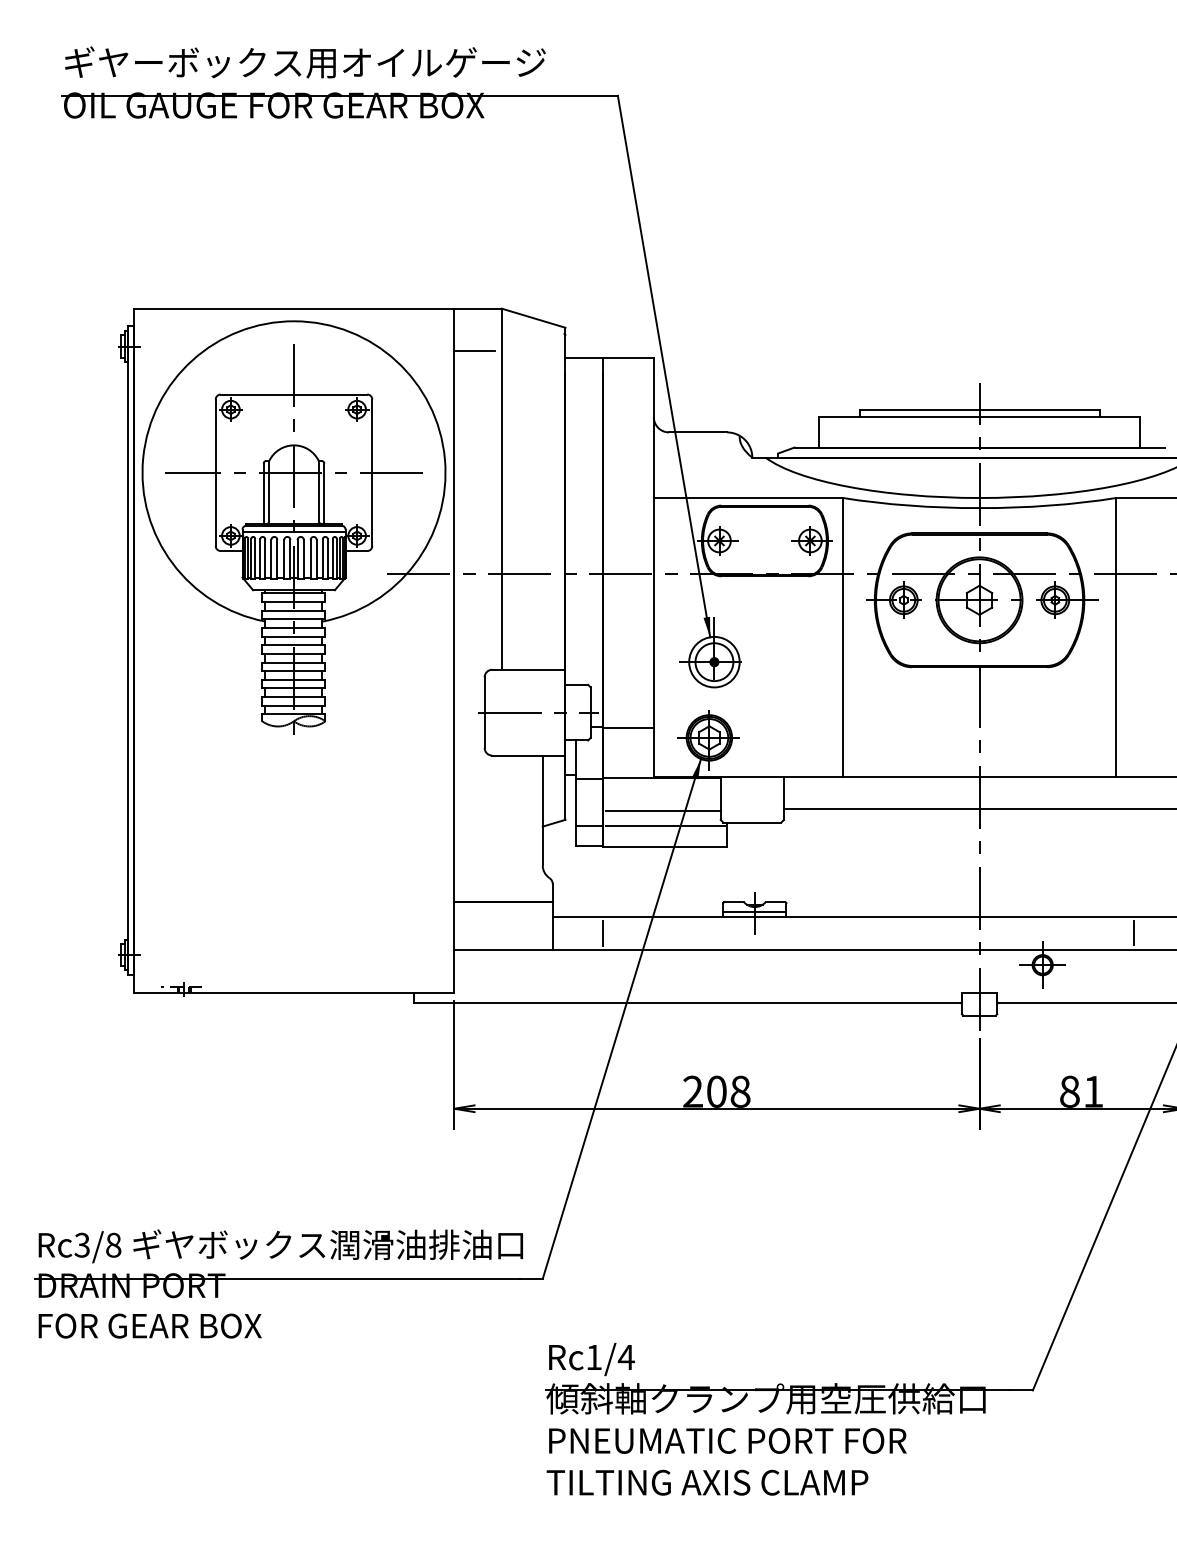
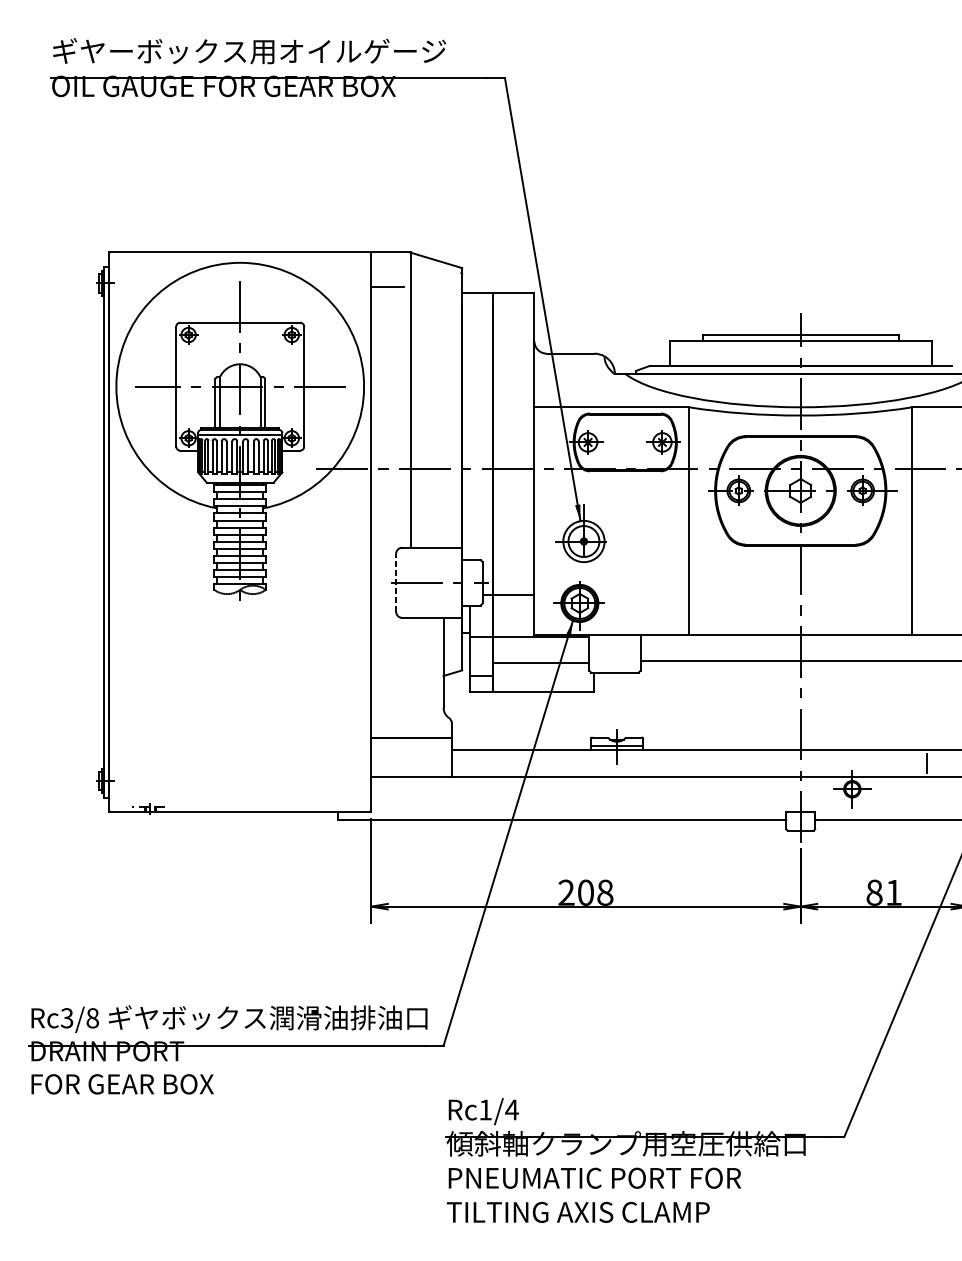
line: (484, 712) -> (395, 582), solid -> dashed
line: (664, 826) -> (543, 675), removed
line: (603, 933) -> (493, 763), removed

